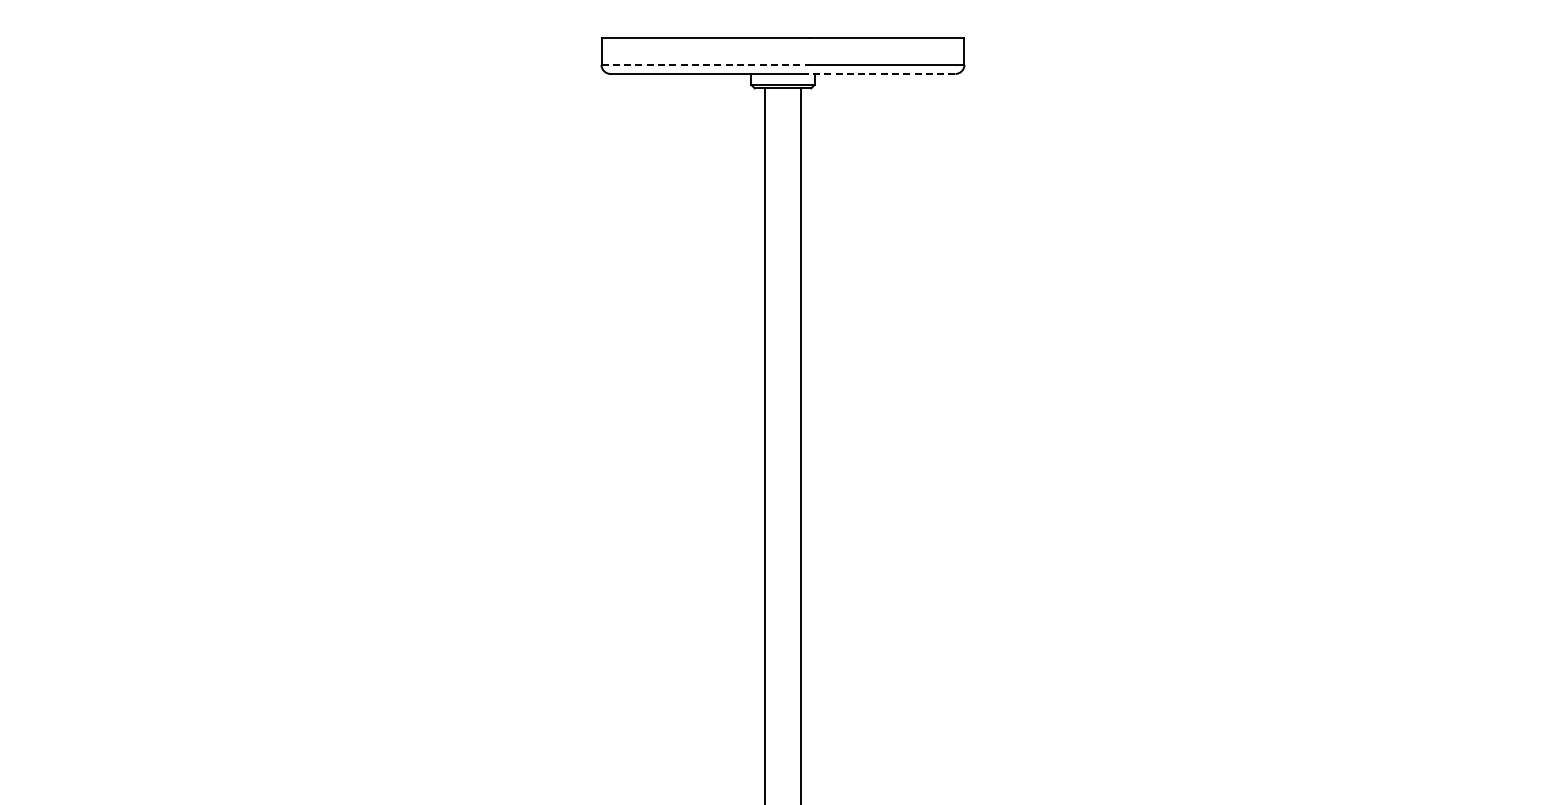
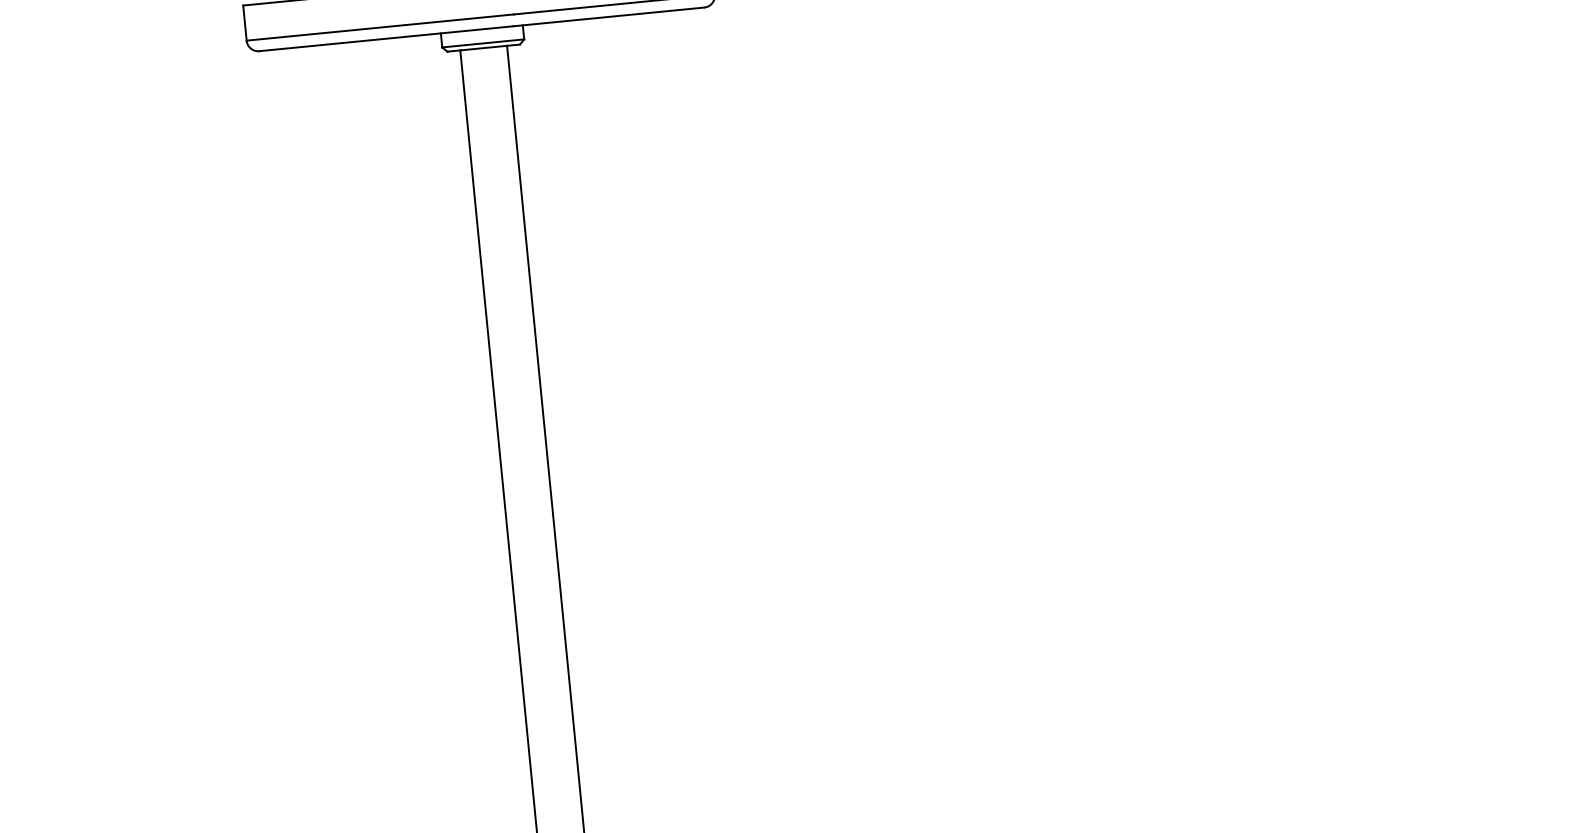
line: (705, 64) -> (380, 27), dashed -> solid
line: (880, 73) -> (607, 16), dashed -> solid

